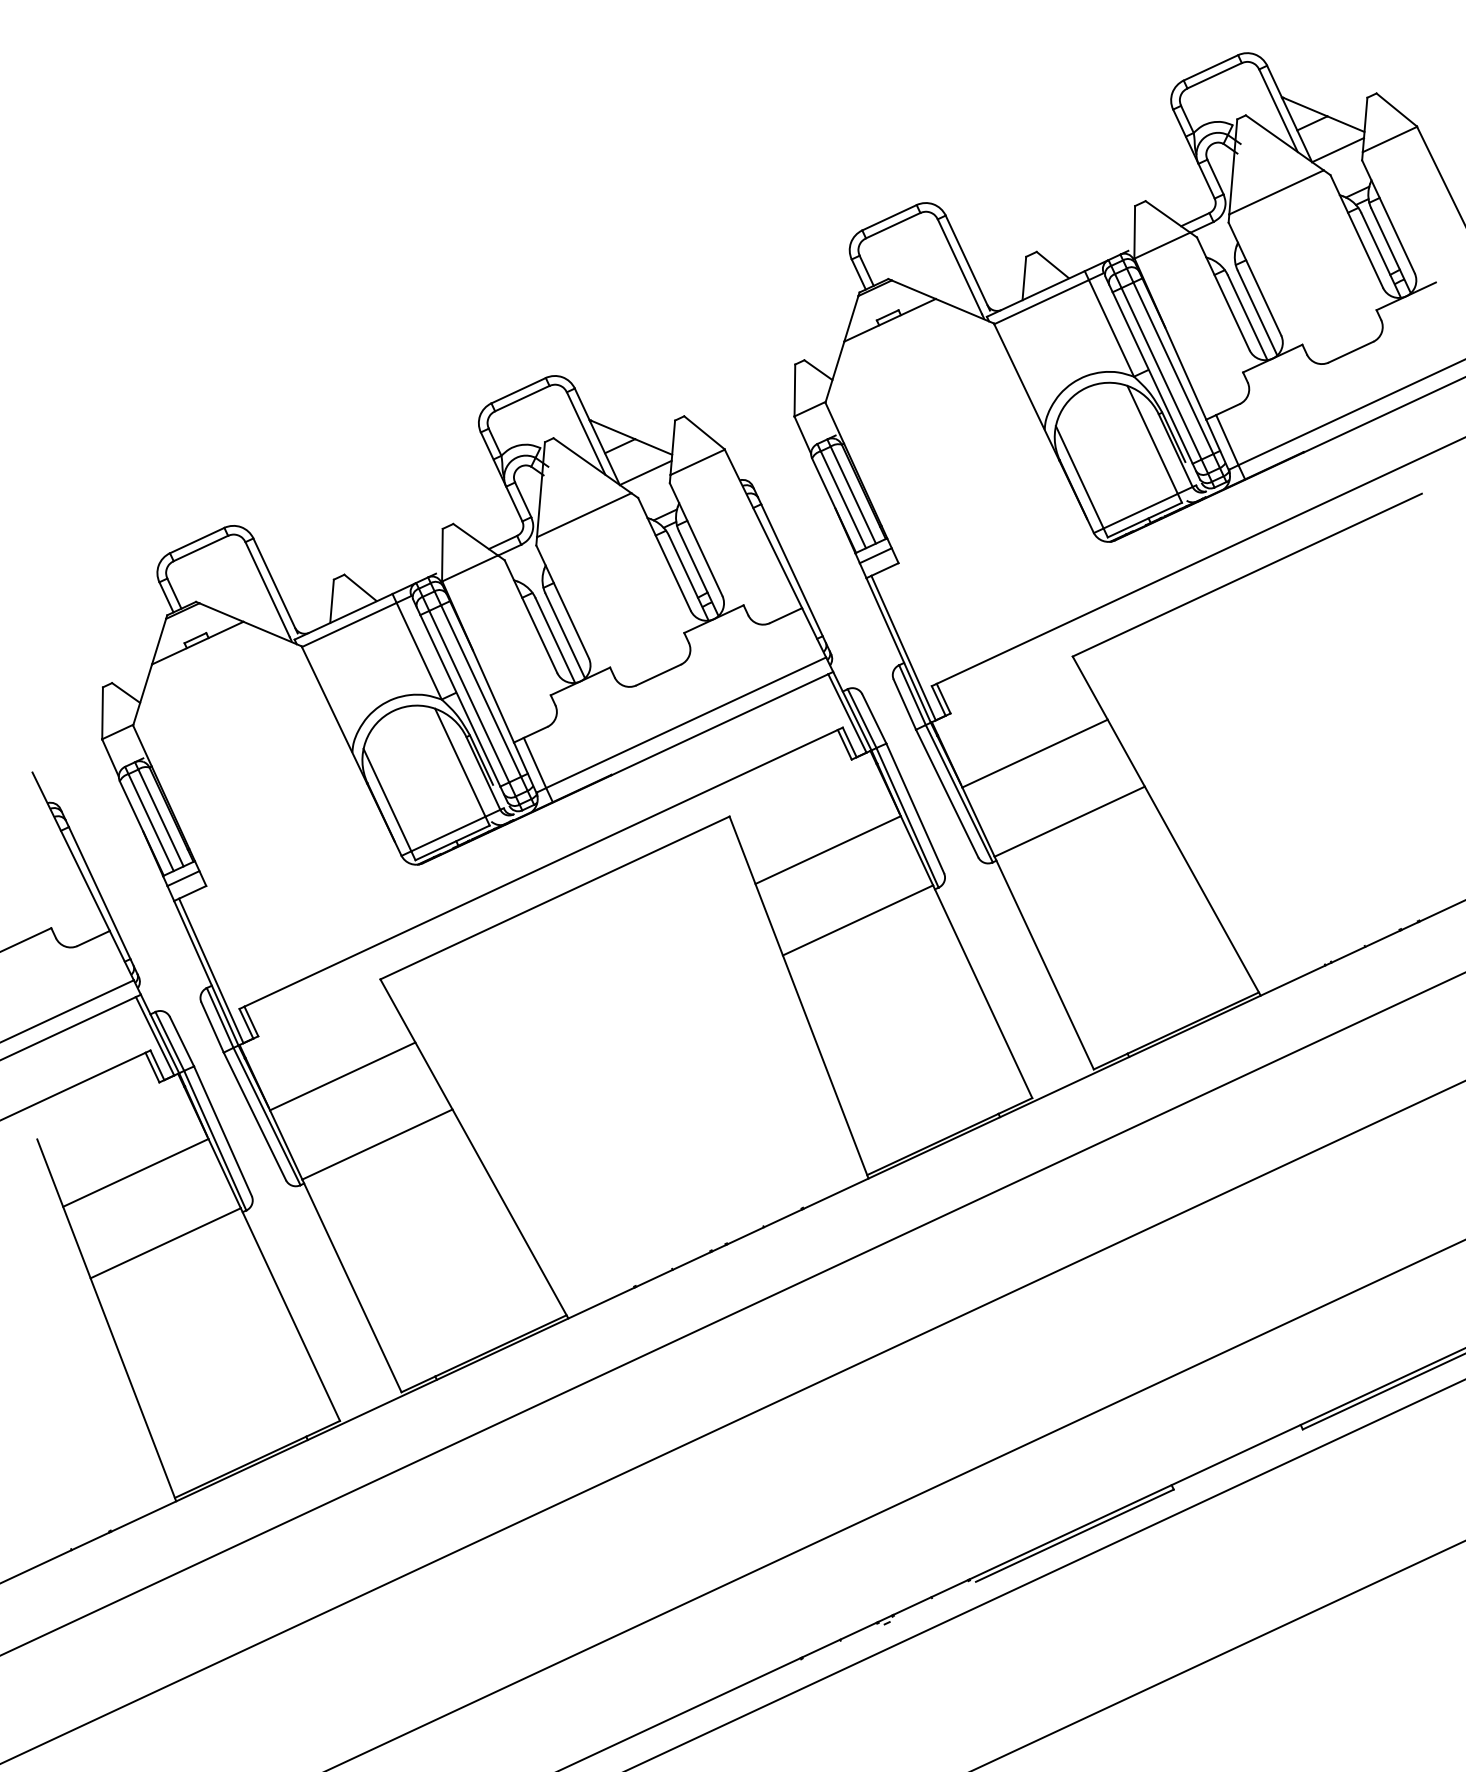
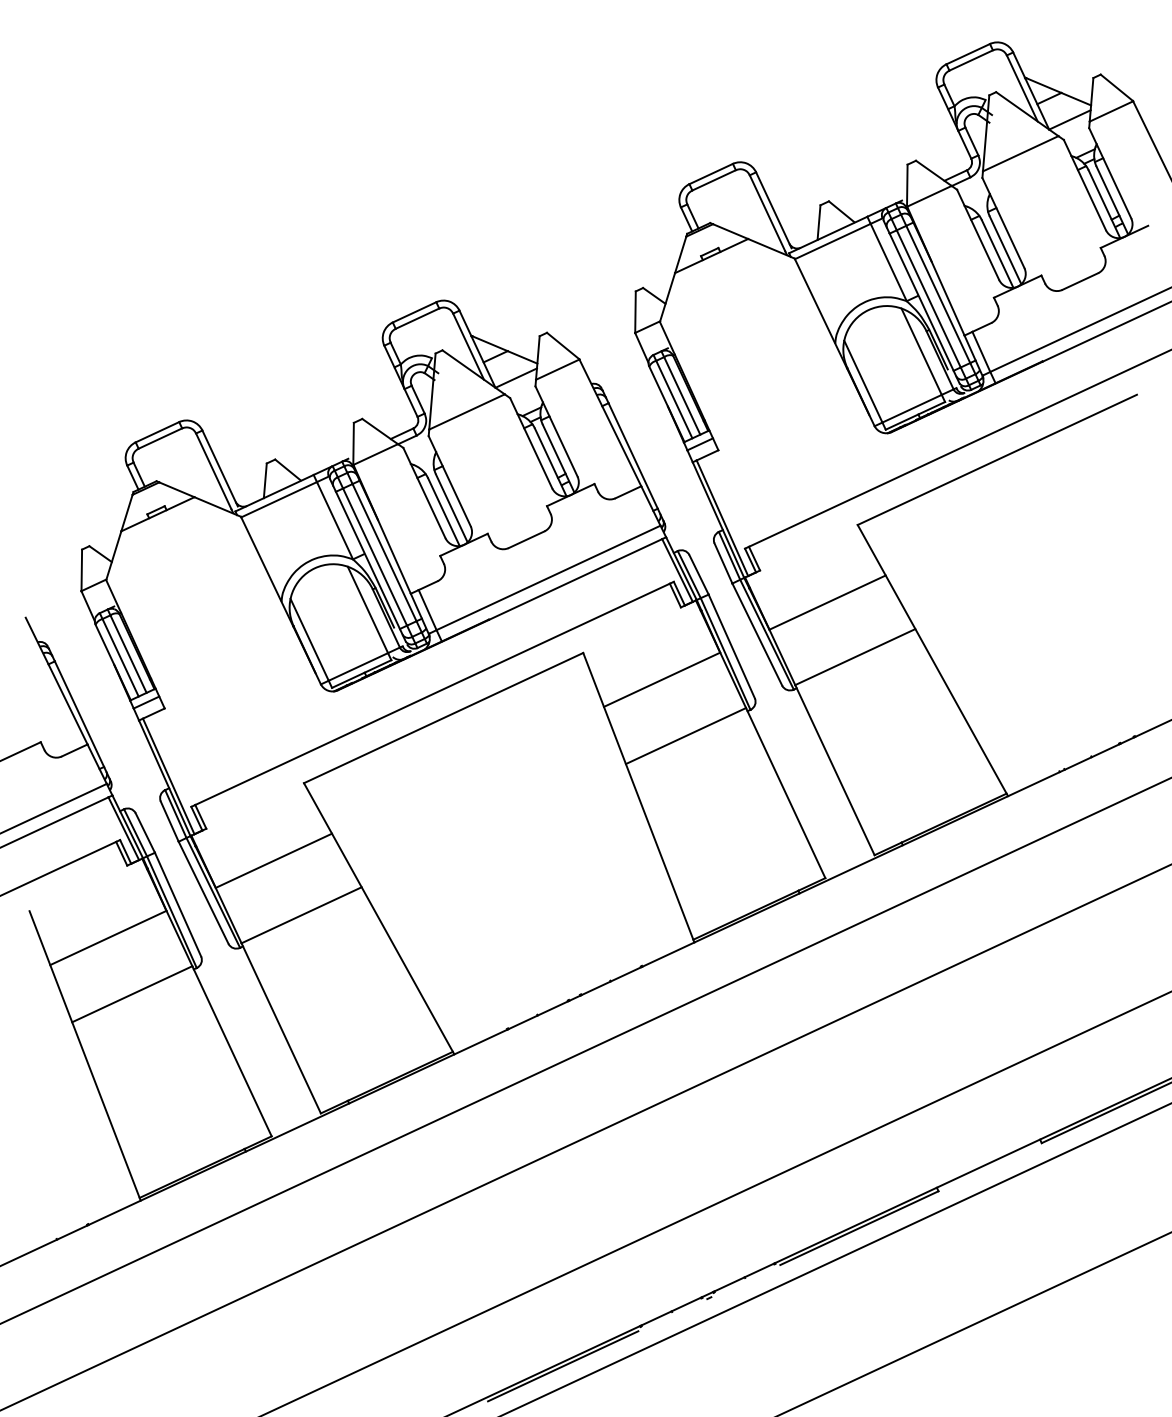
line: (704, 1708) -> (563, 1366), added

